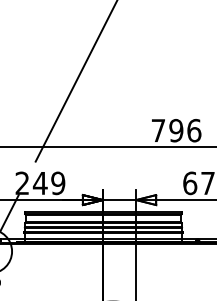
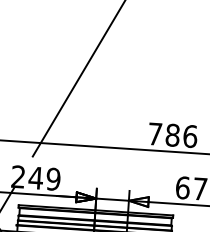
text: (176, 130) -> (172, 135), 796 -> 786

